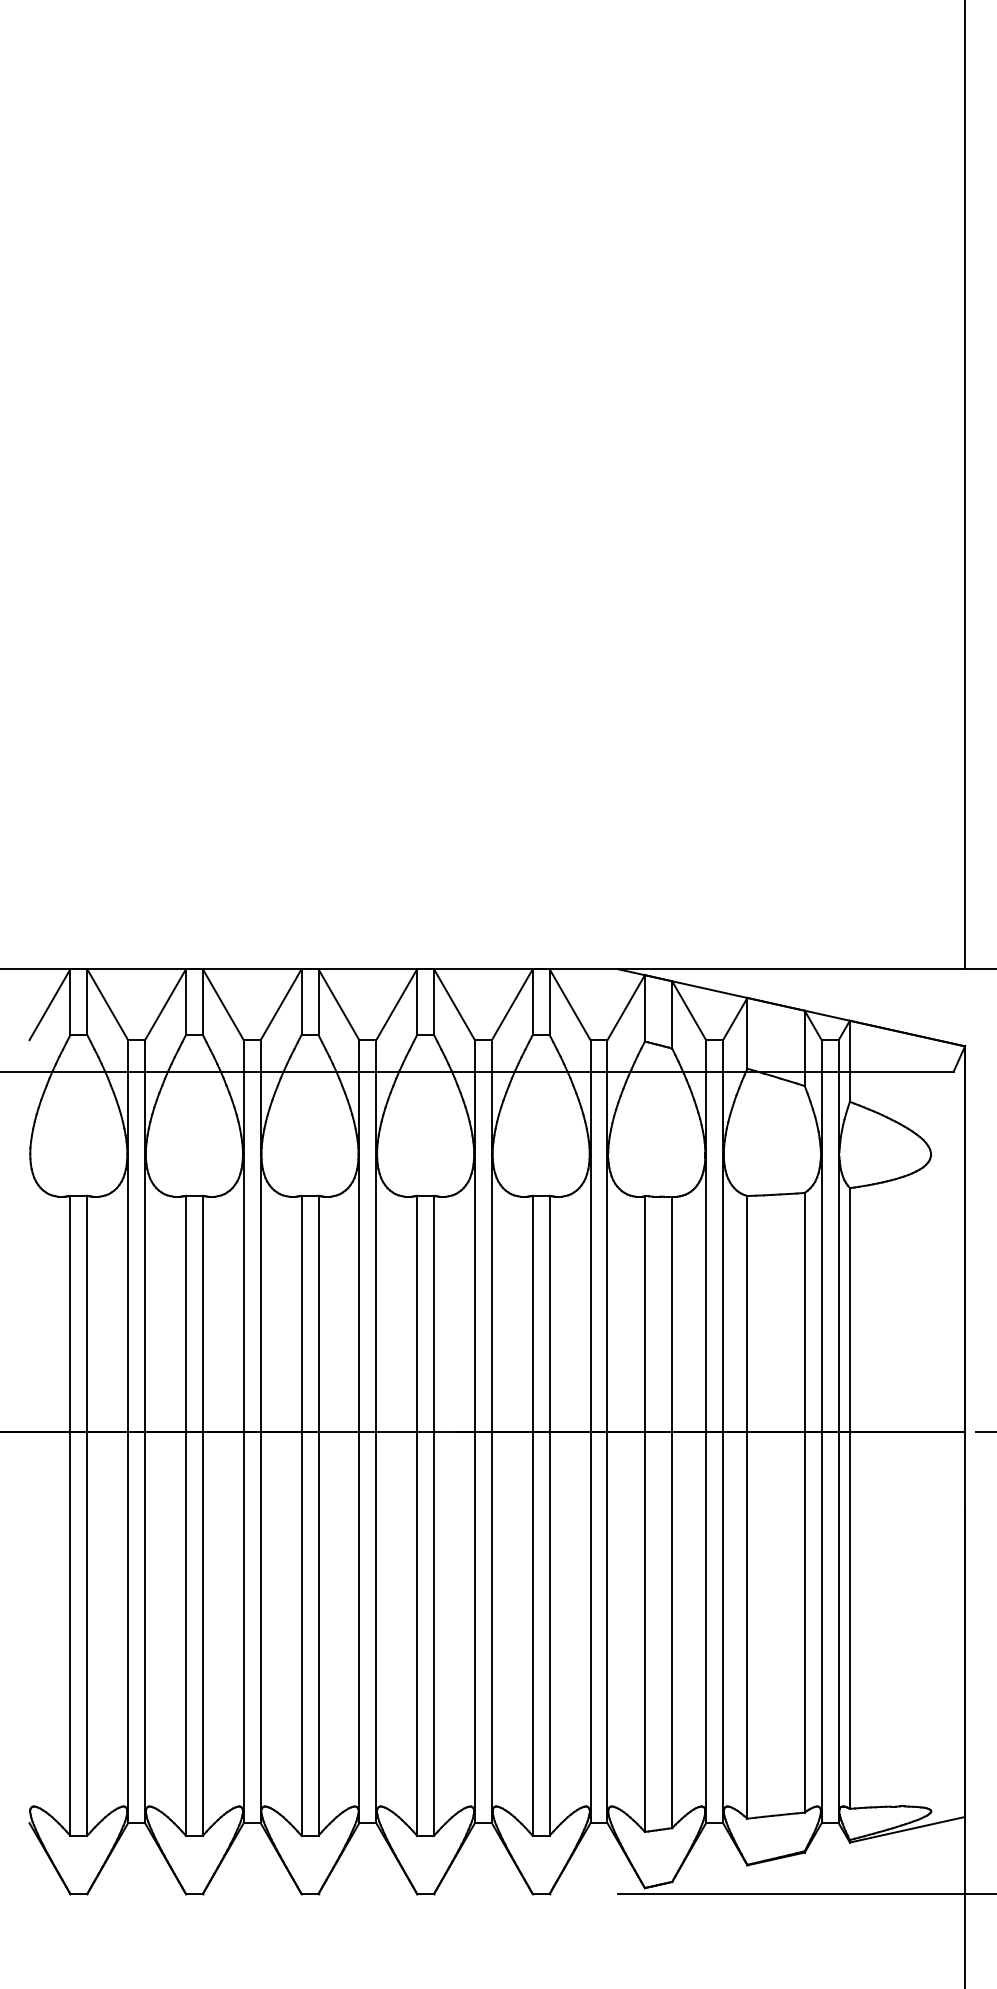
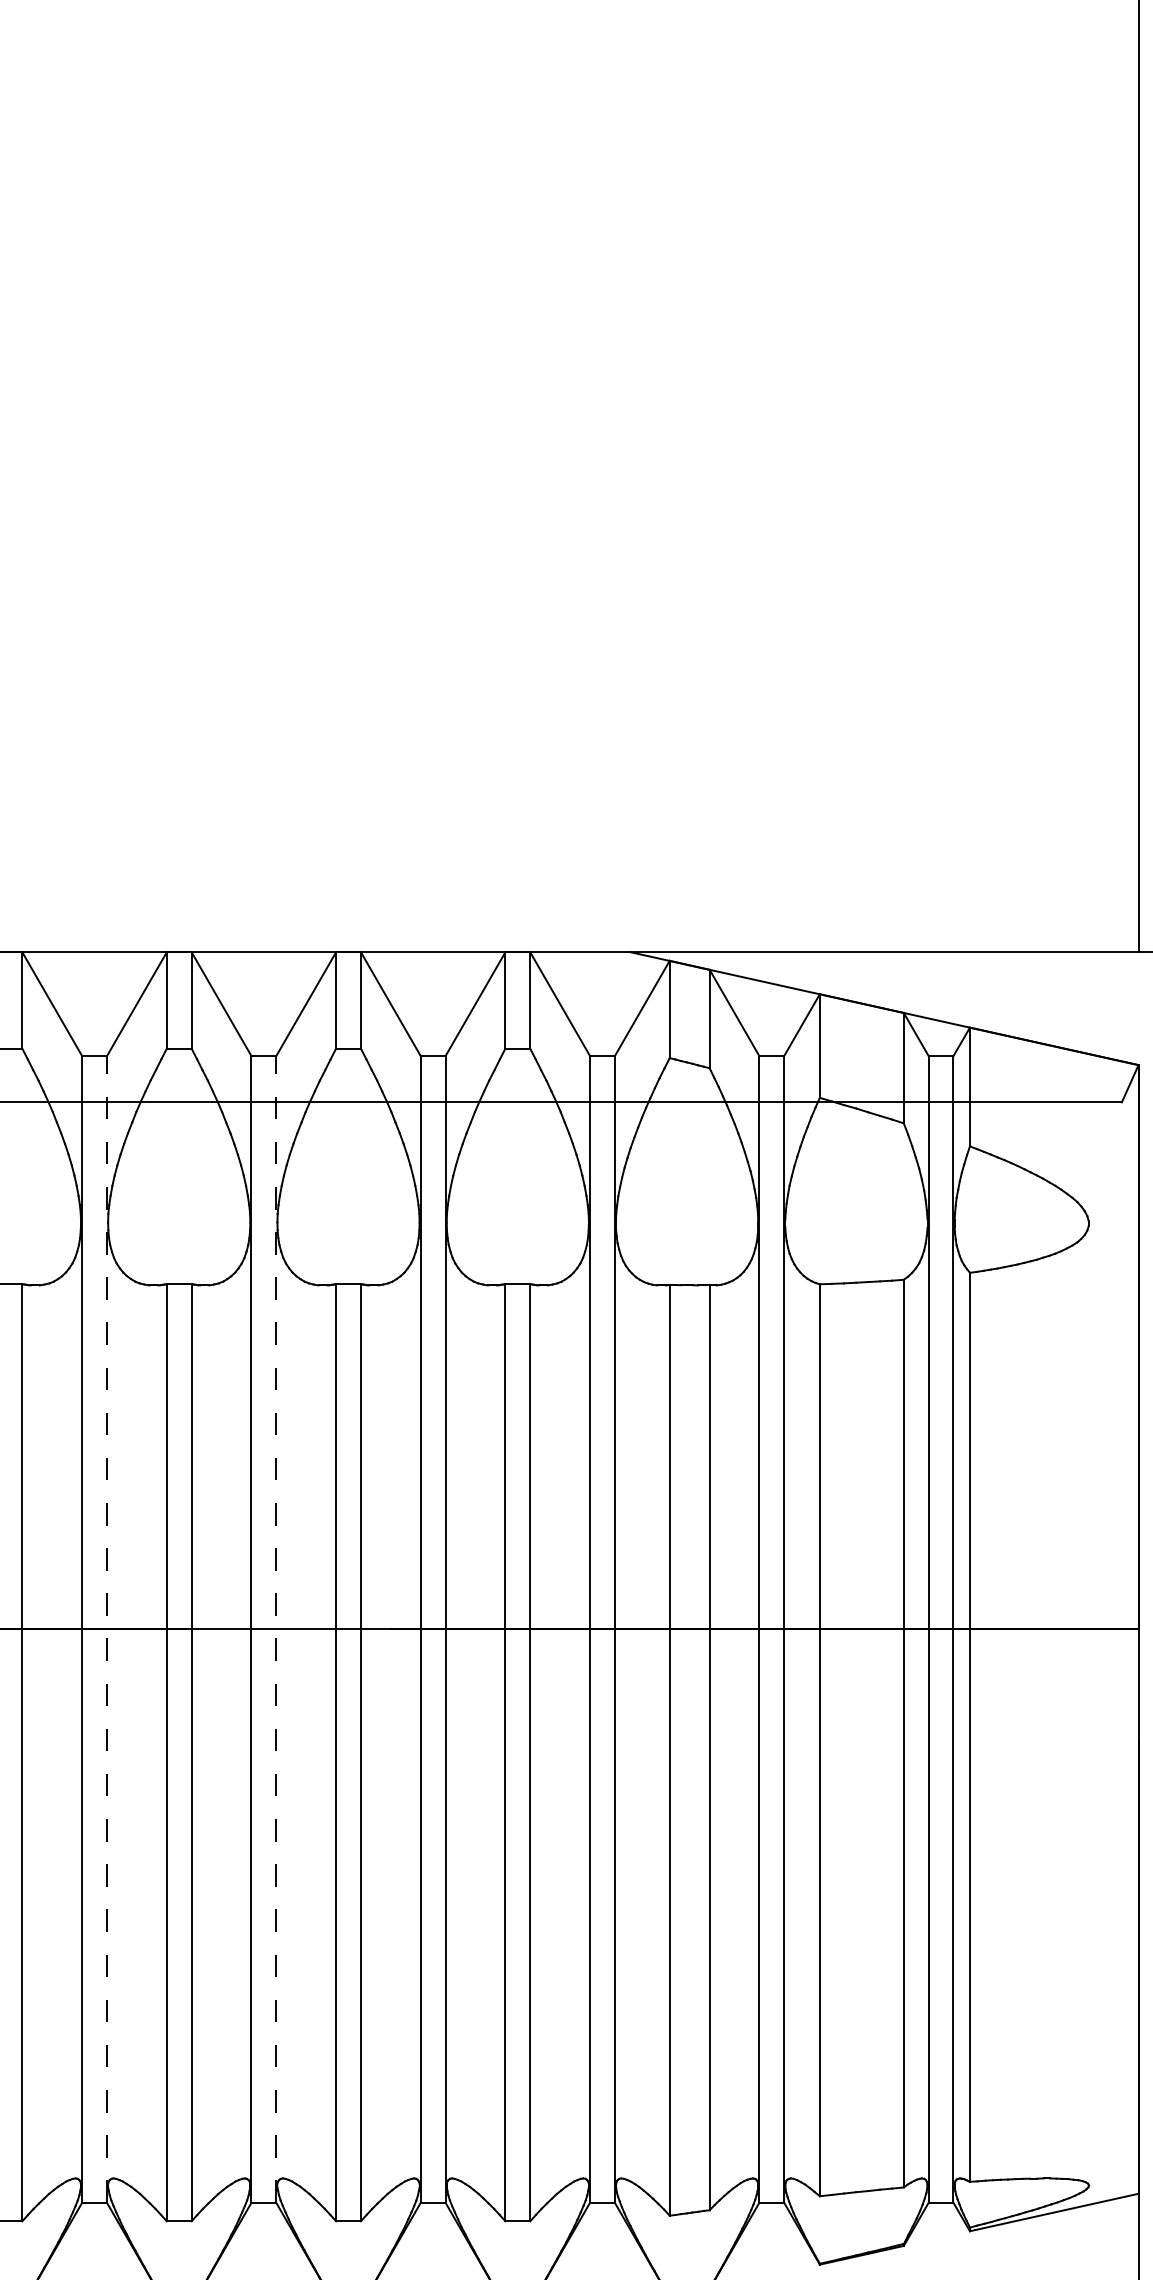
line: (260, 1431) -> (106, 1629), solid -> dashed
line: (376, 1431) -> (276, 1629), solid -> dashed

